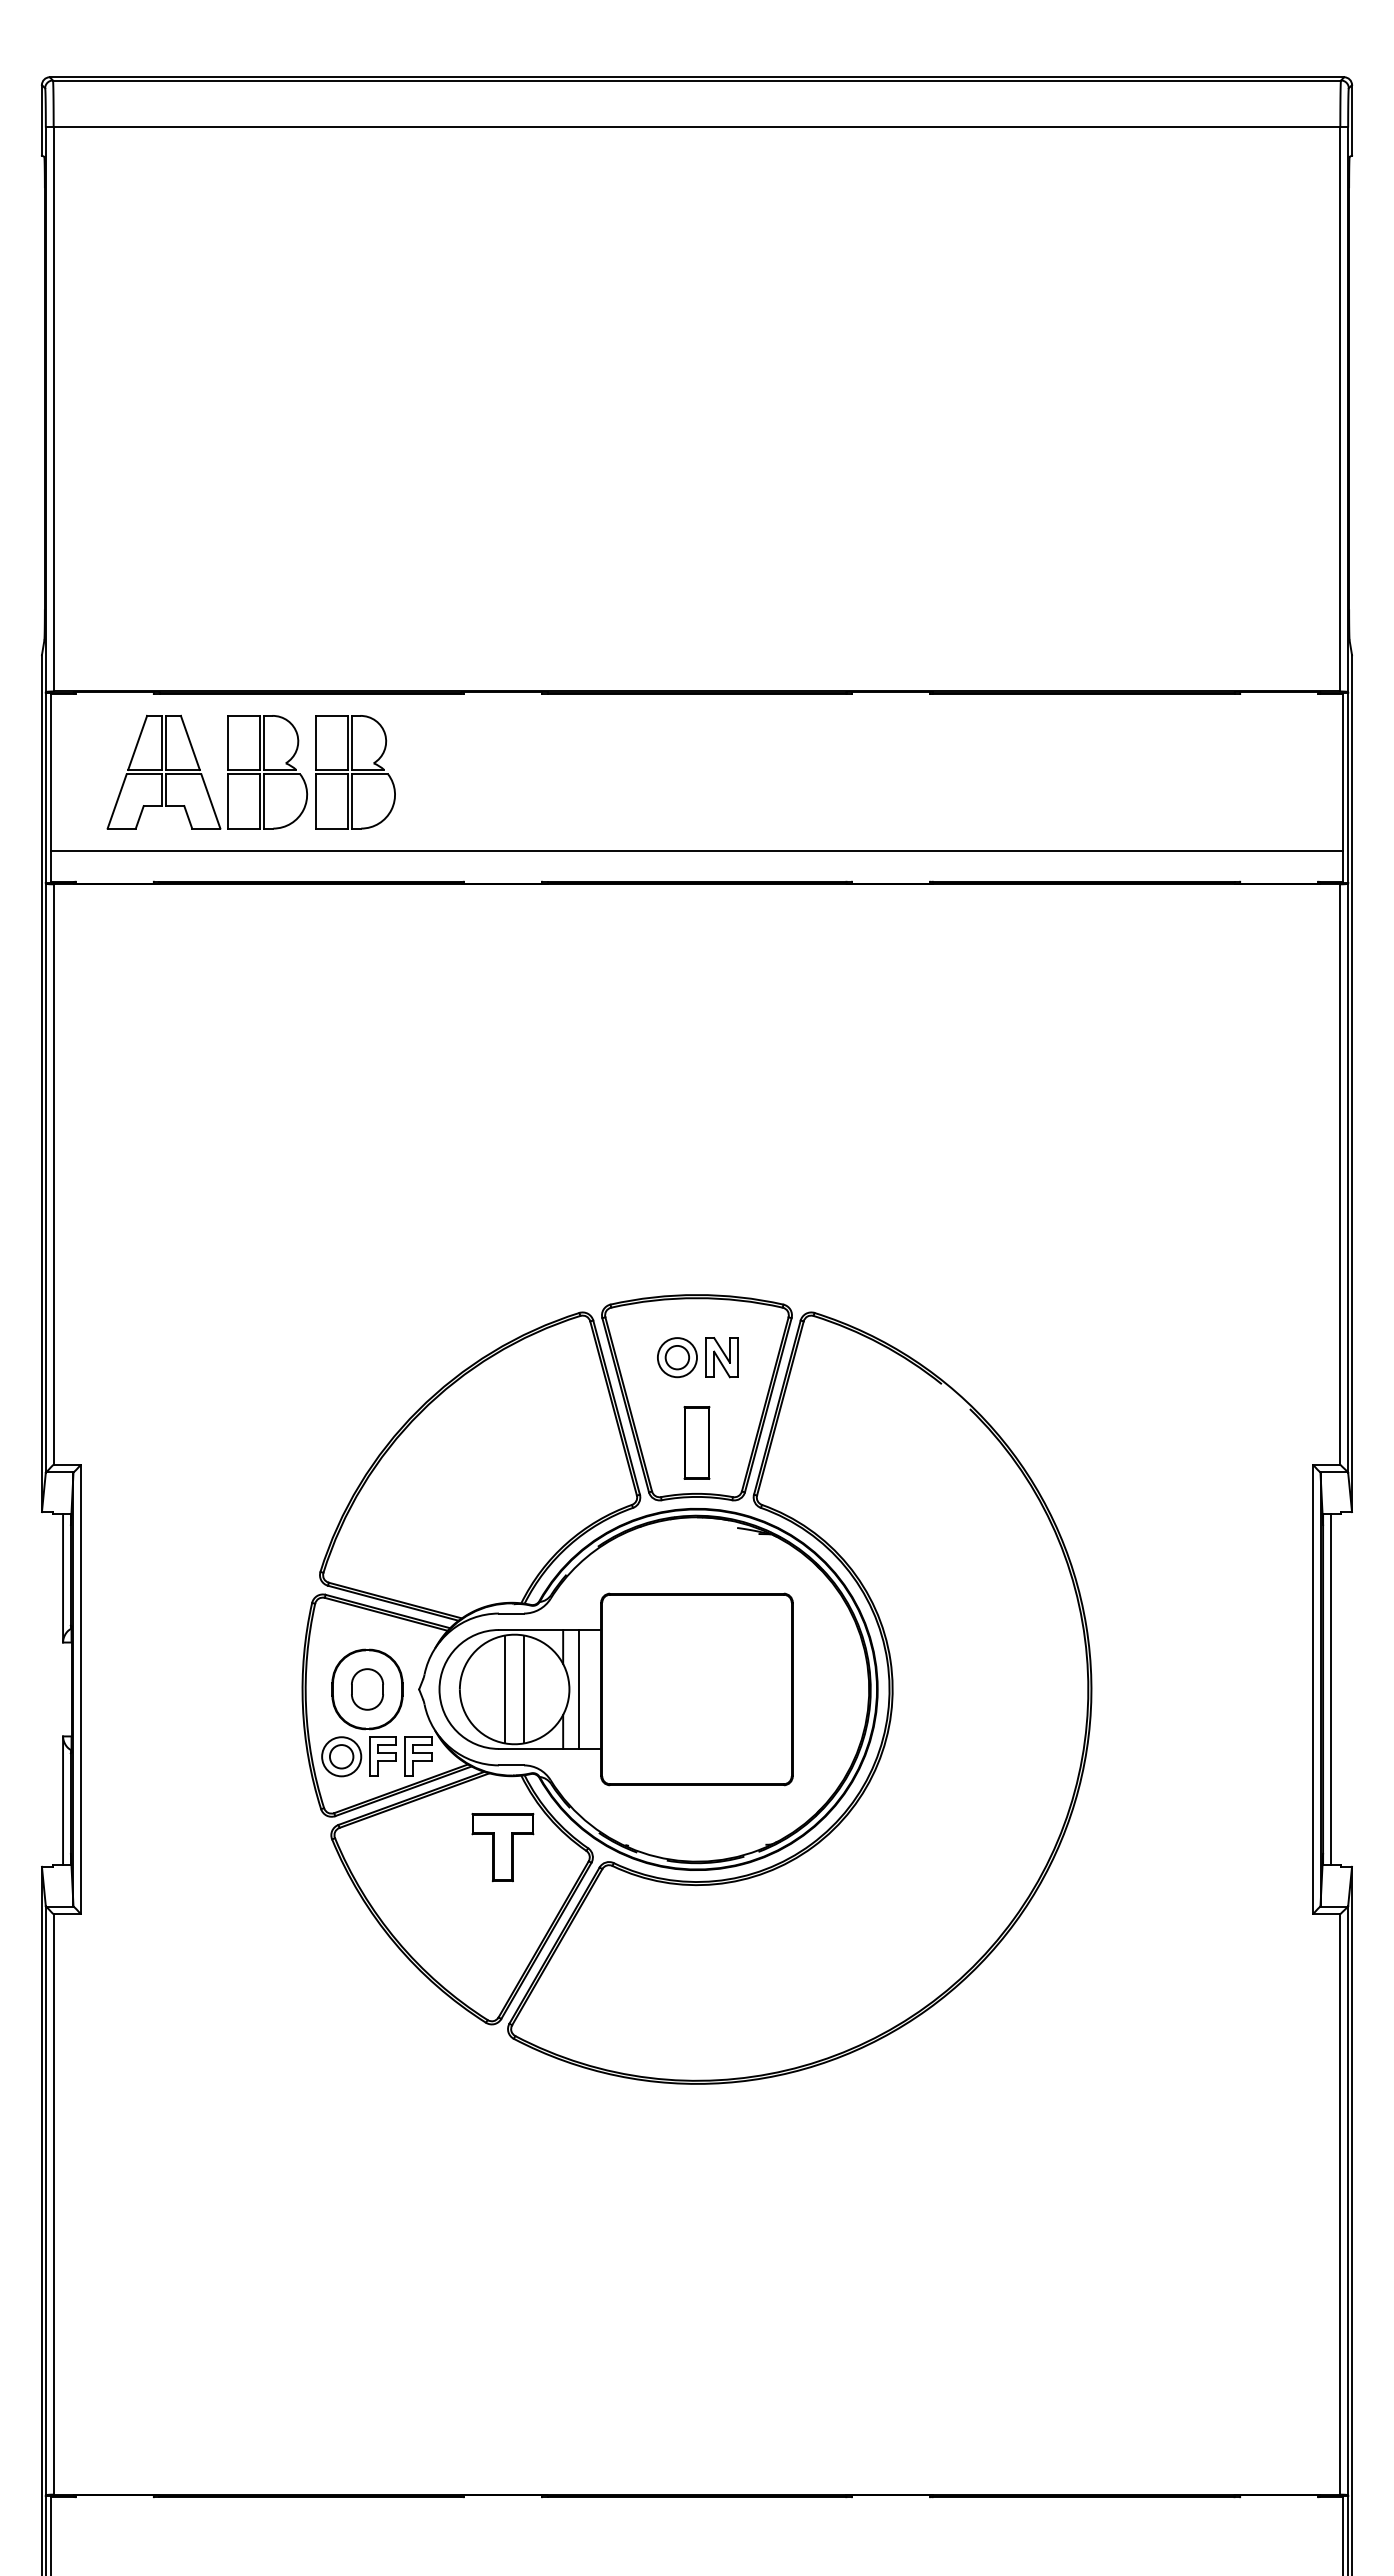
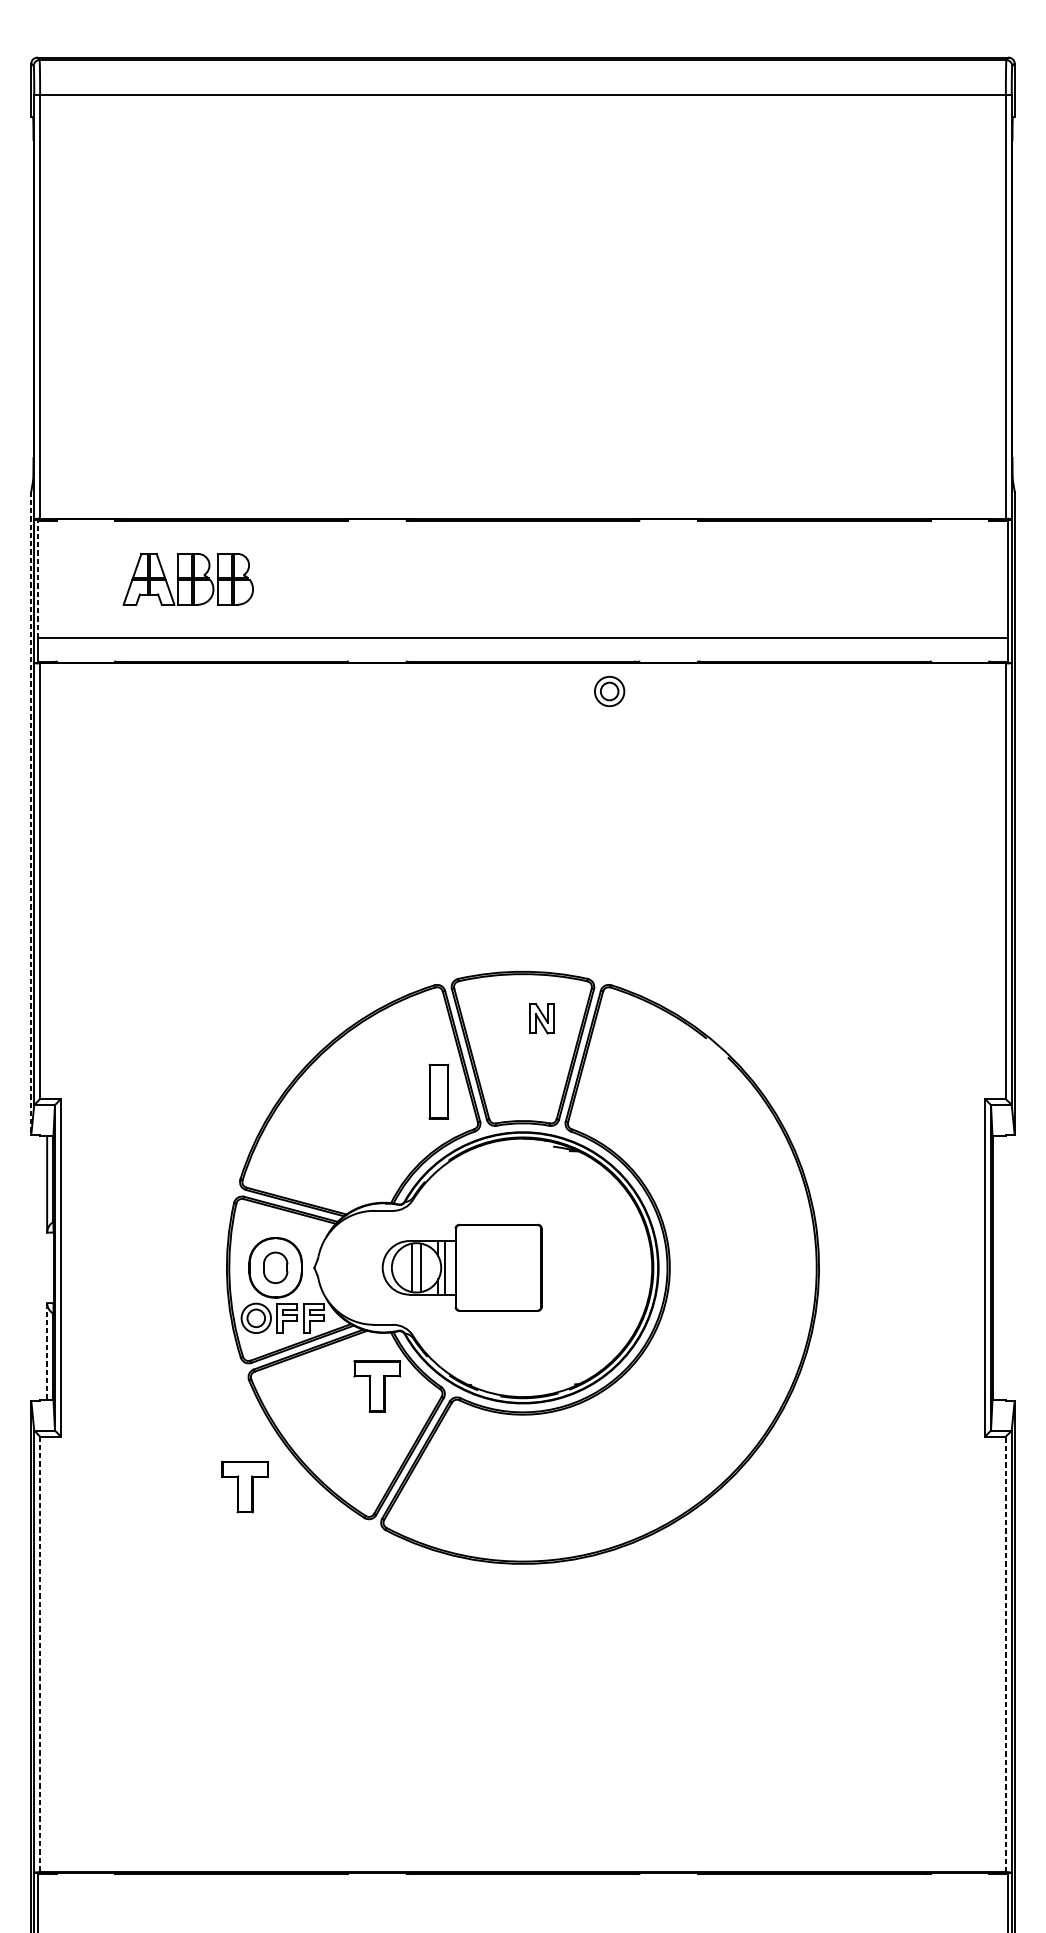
line: (51, 771) -> (38, 578), solid -> dashed
part: (250, 771) -> (187, 578), size x0.6
line: (41, 1084) -> (30, 813), solid -> dashed
part: (677, 1357) -> (609, 691), moved
part: (696, 1442) -> (438, 1091), moved
part: (615, 1689) -> (461, 1267), size x0.6
line: (1330, 1689) -> (998, 1267), removed
line: (63, 1800) -> (47, 1351), solid -> dashed
part: (326, 1981) -> (244, 1487), added
line: (1340, 2203) -> (1006, 1653), solid -> dashed
line: (53, 2204) -> (39, 1654), solid -> dashed

